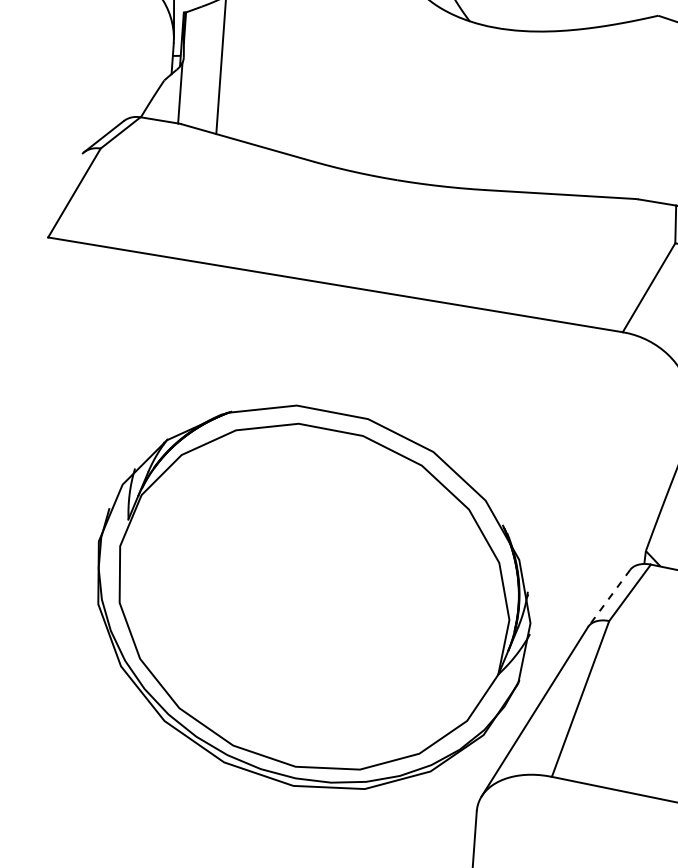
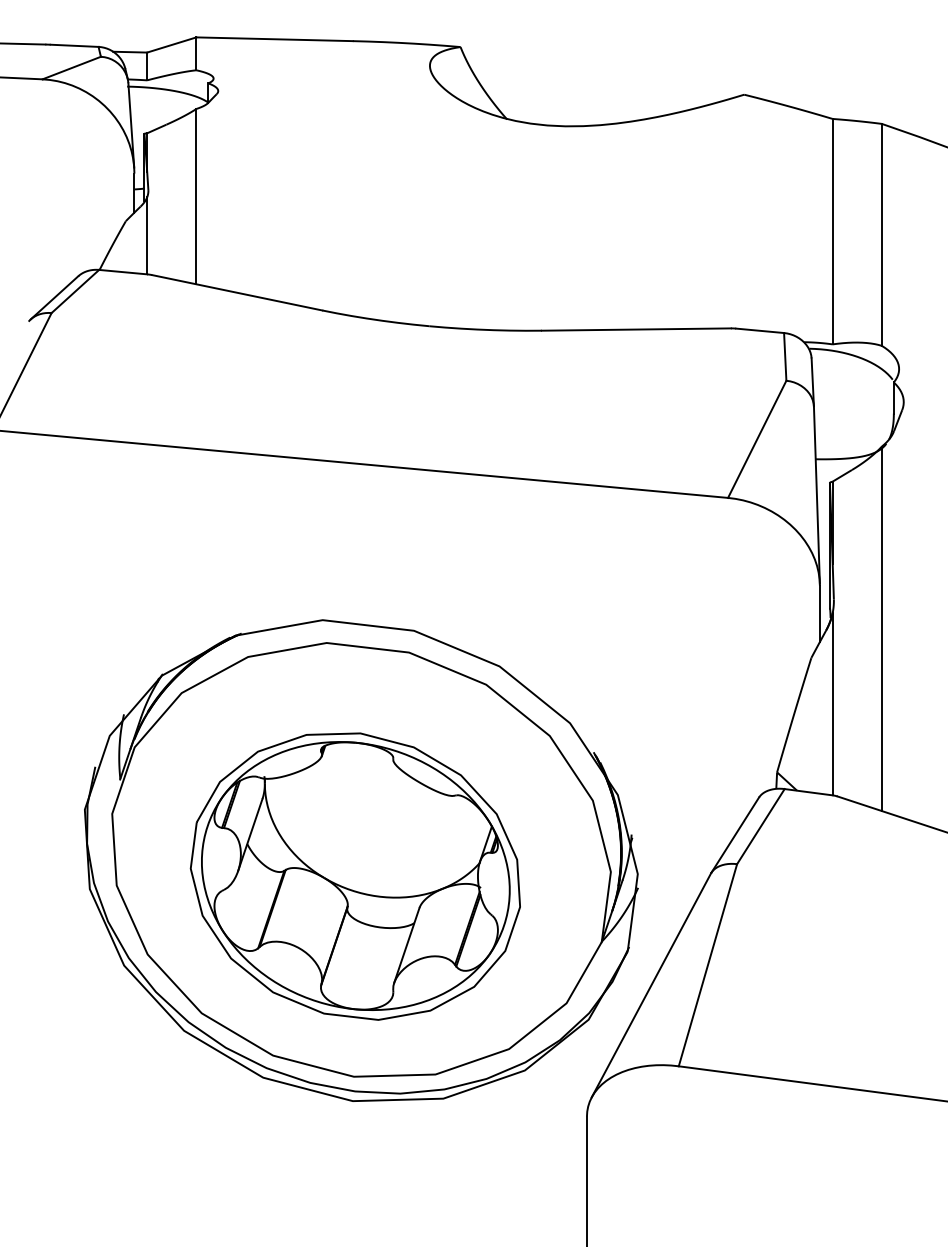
line: (609, 598) -> (735, 835), dashed -> solid
part: (307, 609) -> (354, 876), added

